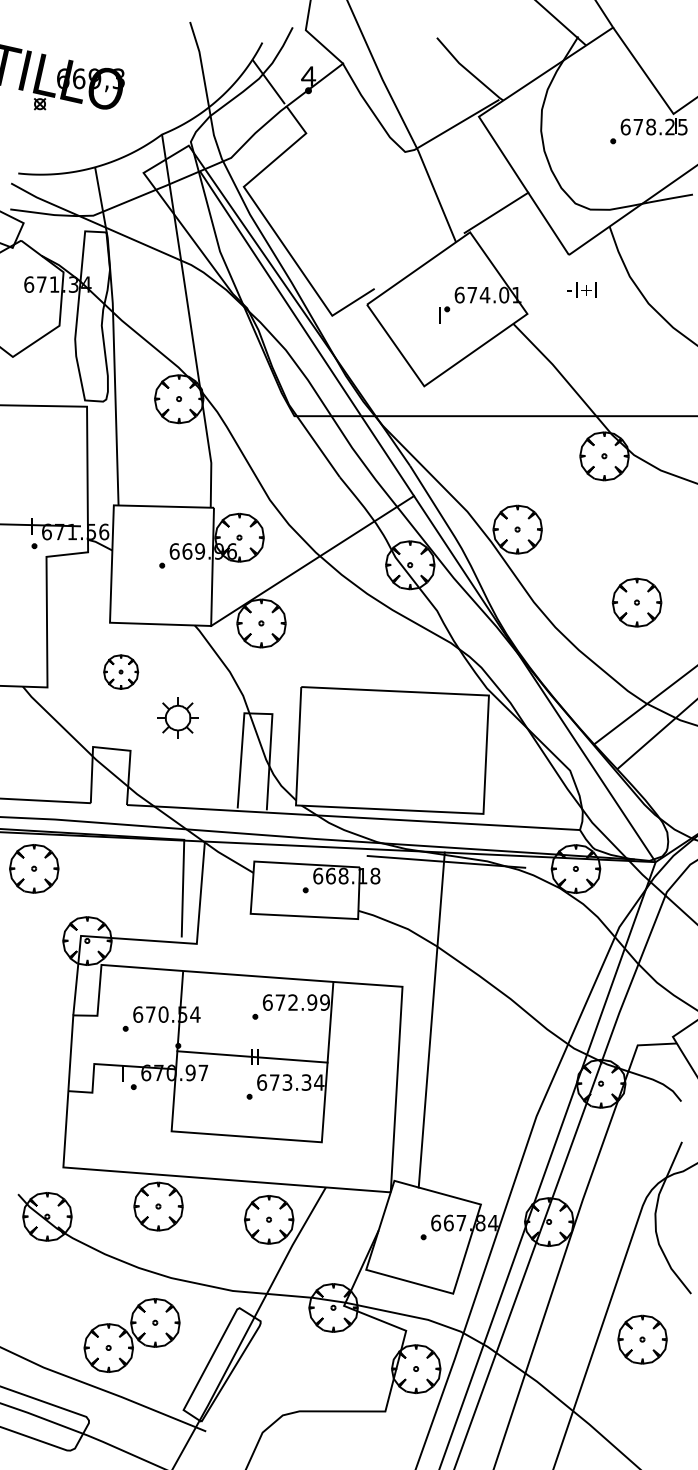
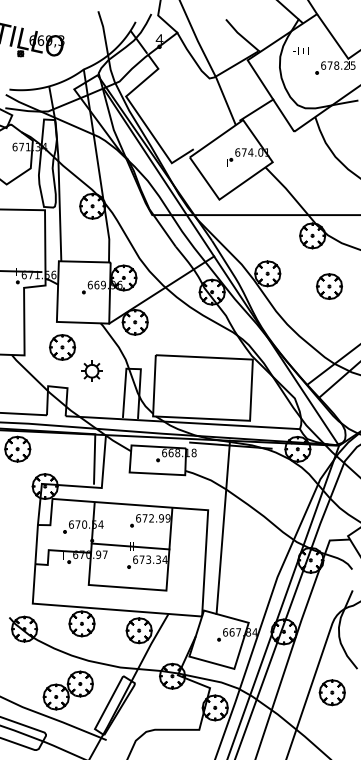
text: (581, 289) -> (300, 50), moved
part: (637, 602) -> (329, 286), moved
part: (120, 672) -> (62, 347), size x1.43

